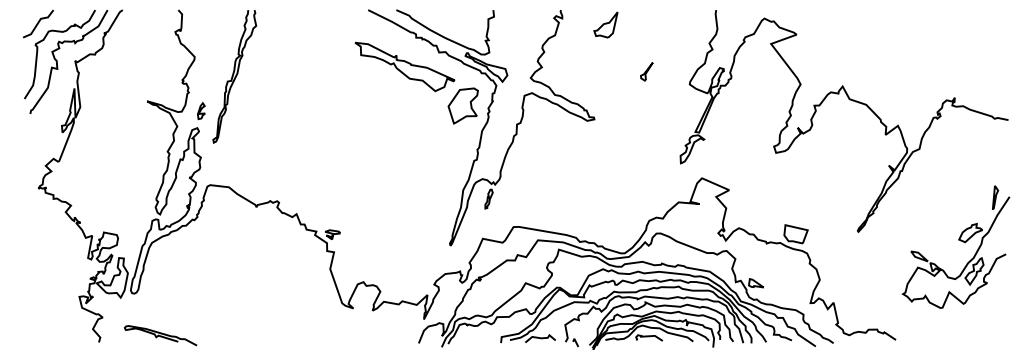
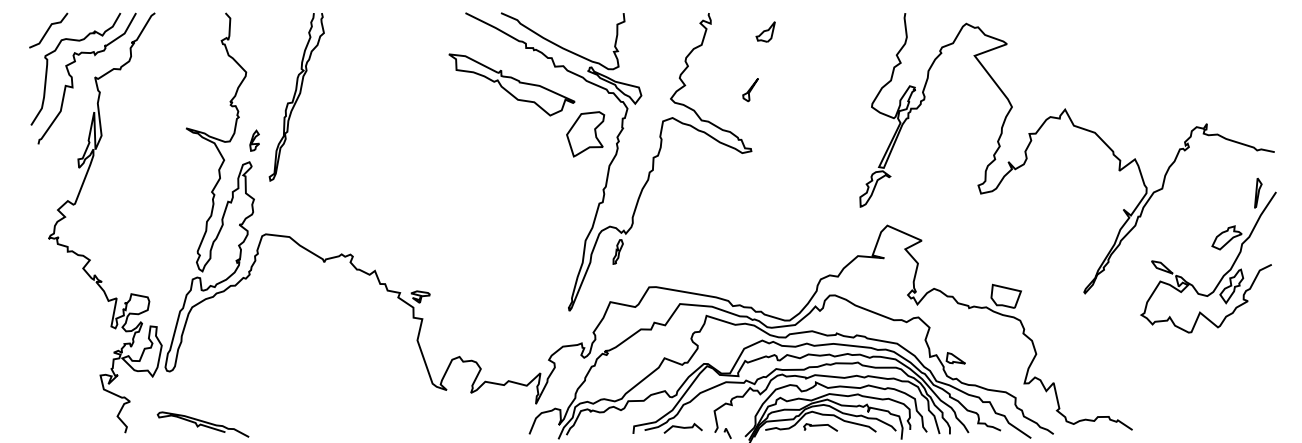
part: (605, 24) -> (765, 31), size x0.62
part: (646, 72) -> (750, 90), moved
part: (959, 240) -> (1212, 247), moved

